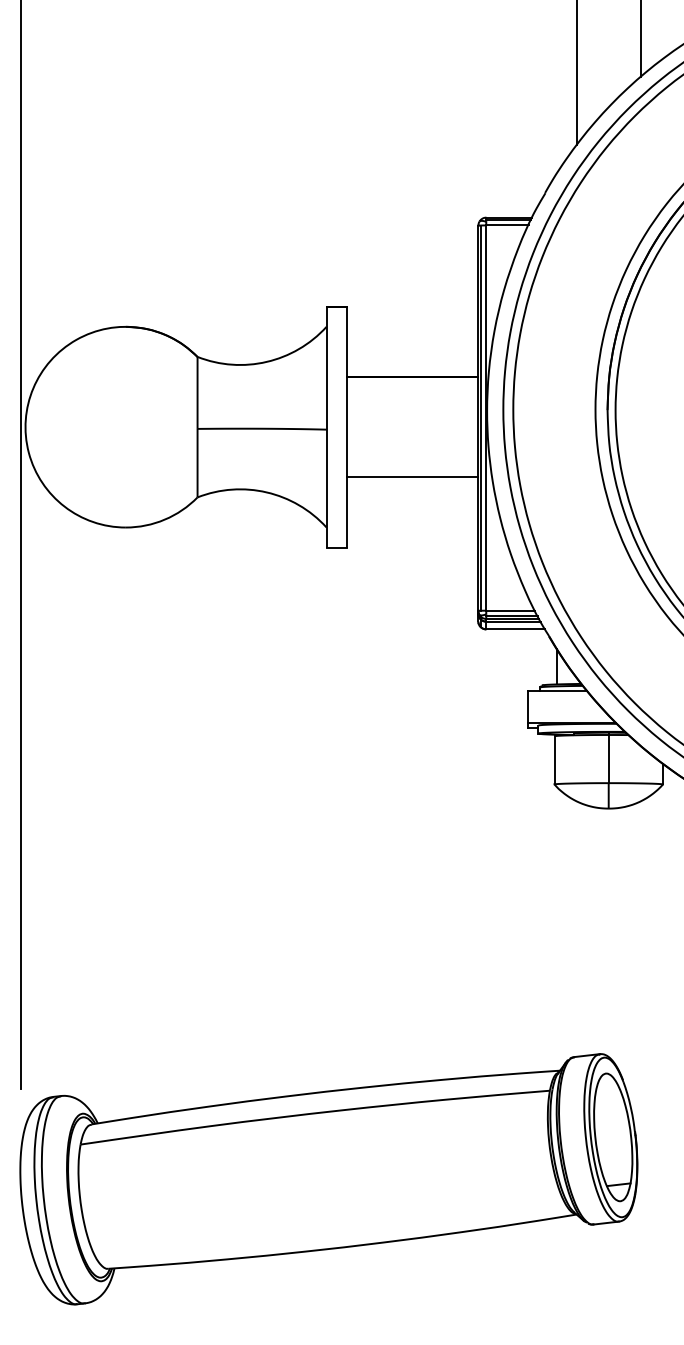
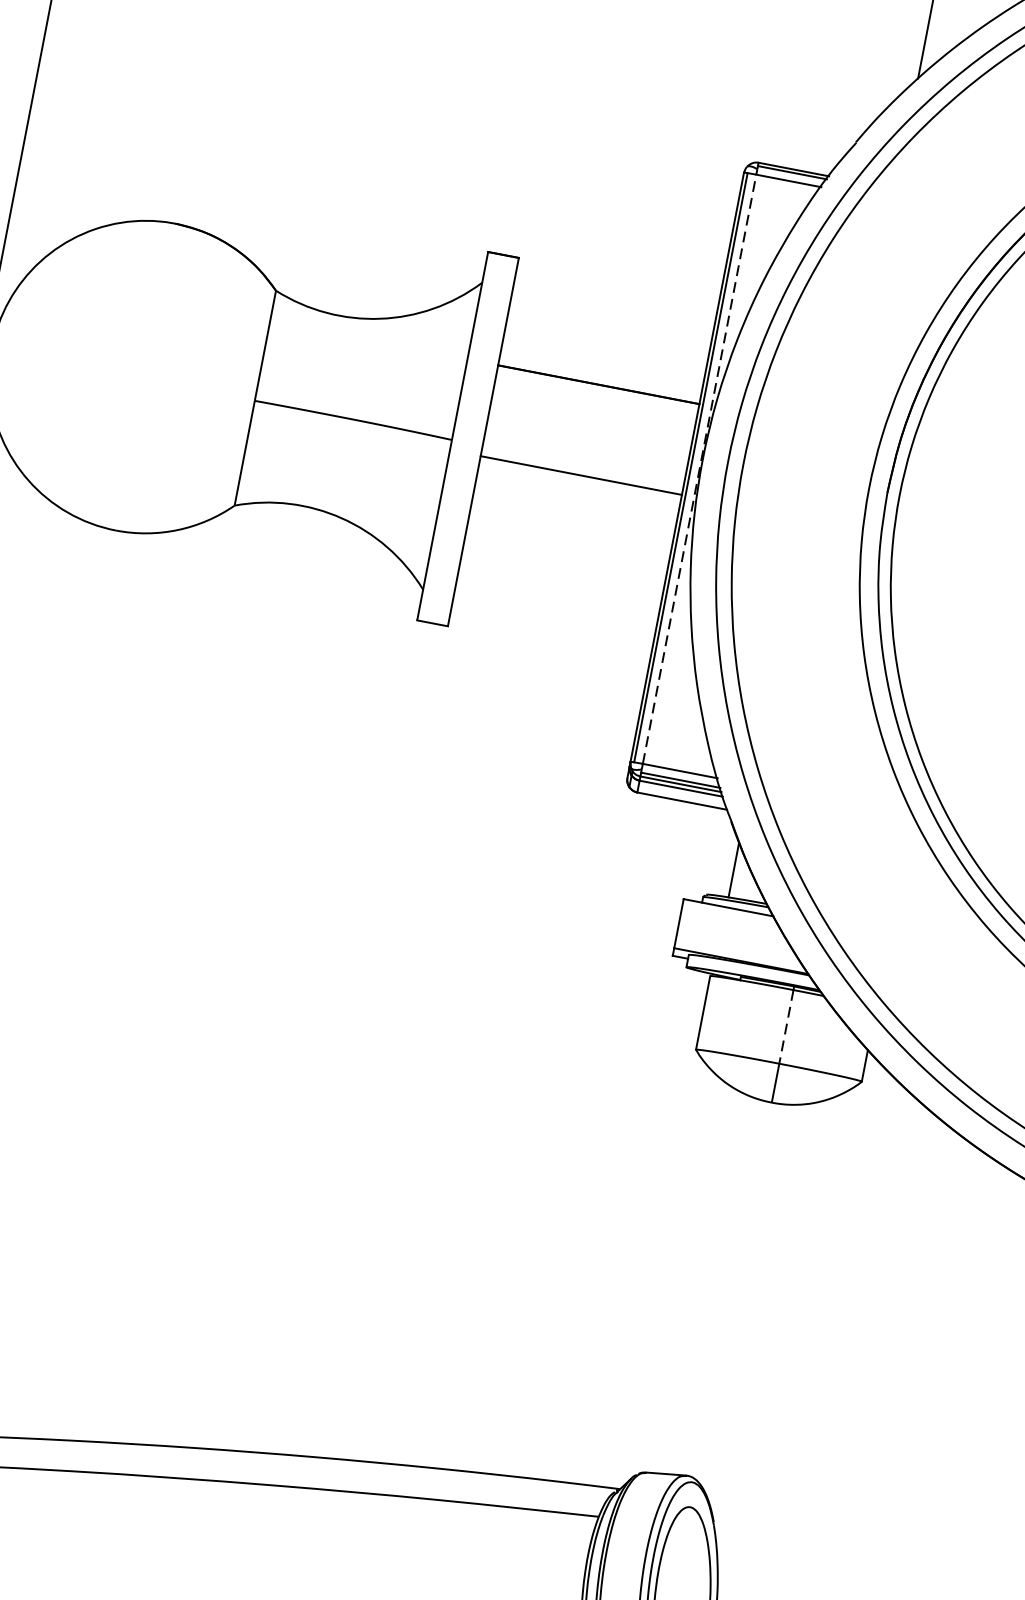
line: (486, 418) -> (699, 470), solid -> dashed
line: (412, 477) -> (581, 475), moved
line: (608, 759) -> (785, 1027), solid -> dashed

